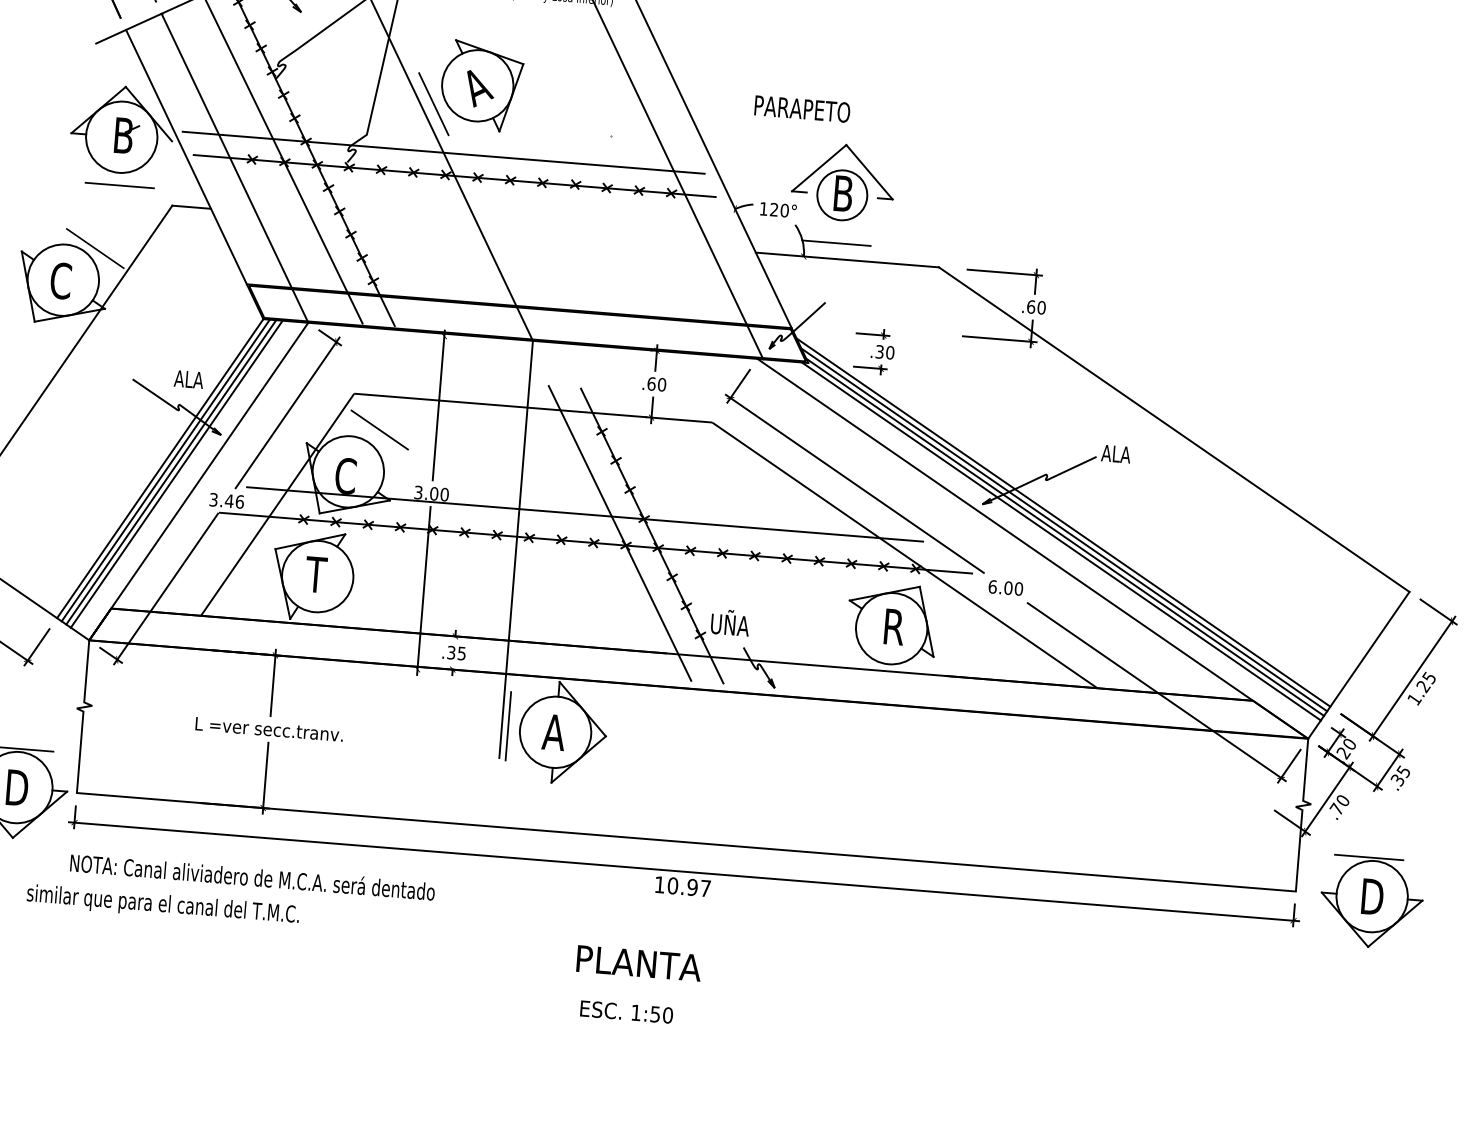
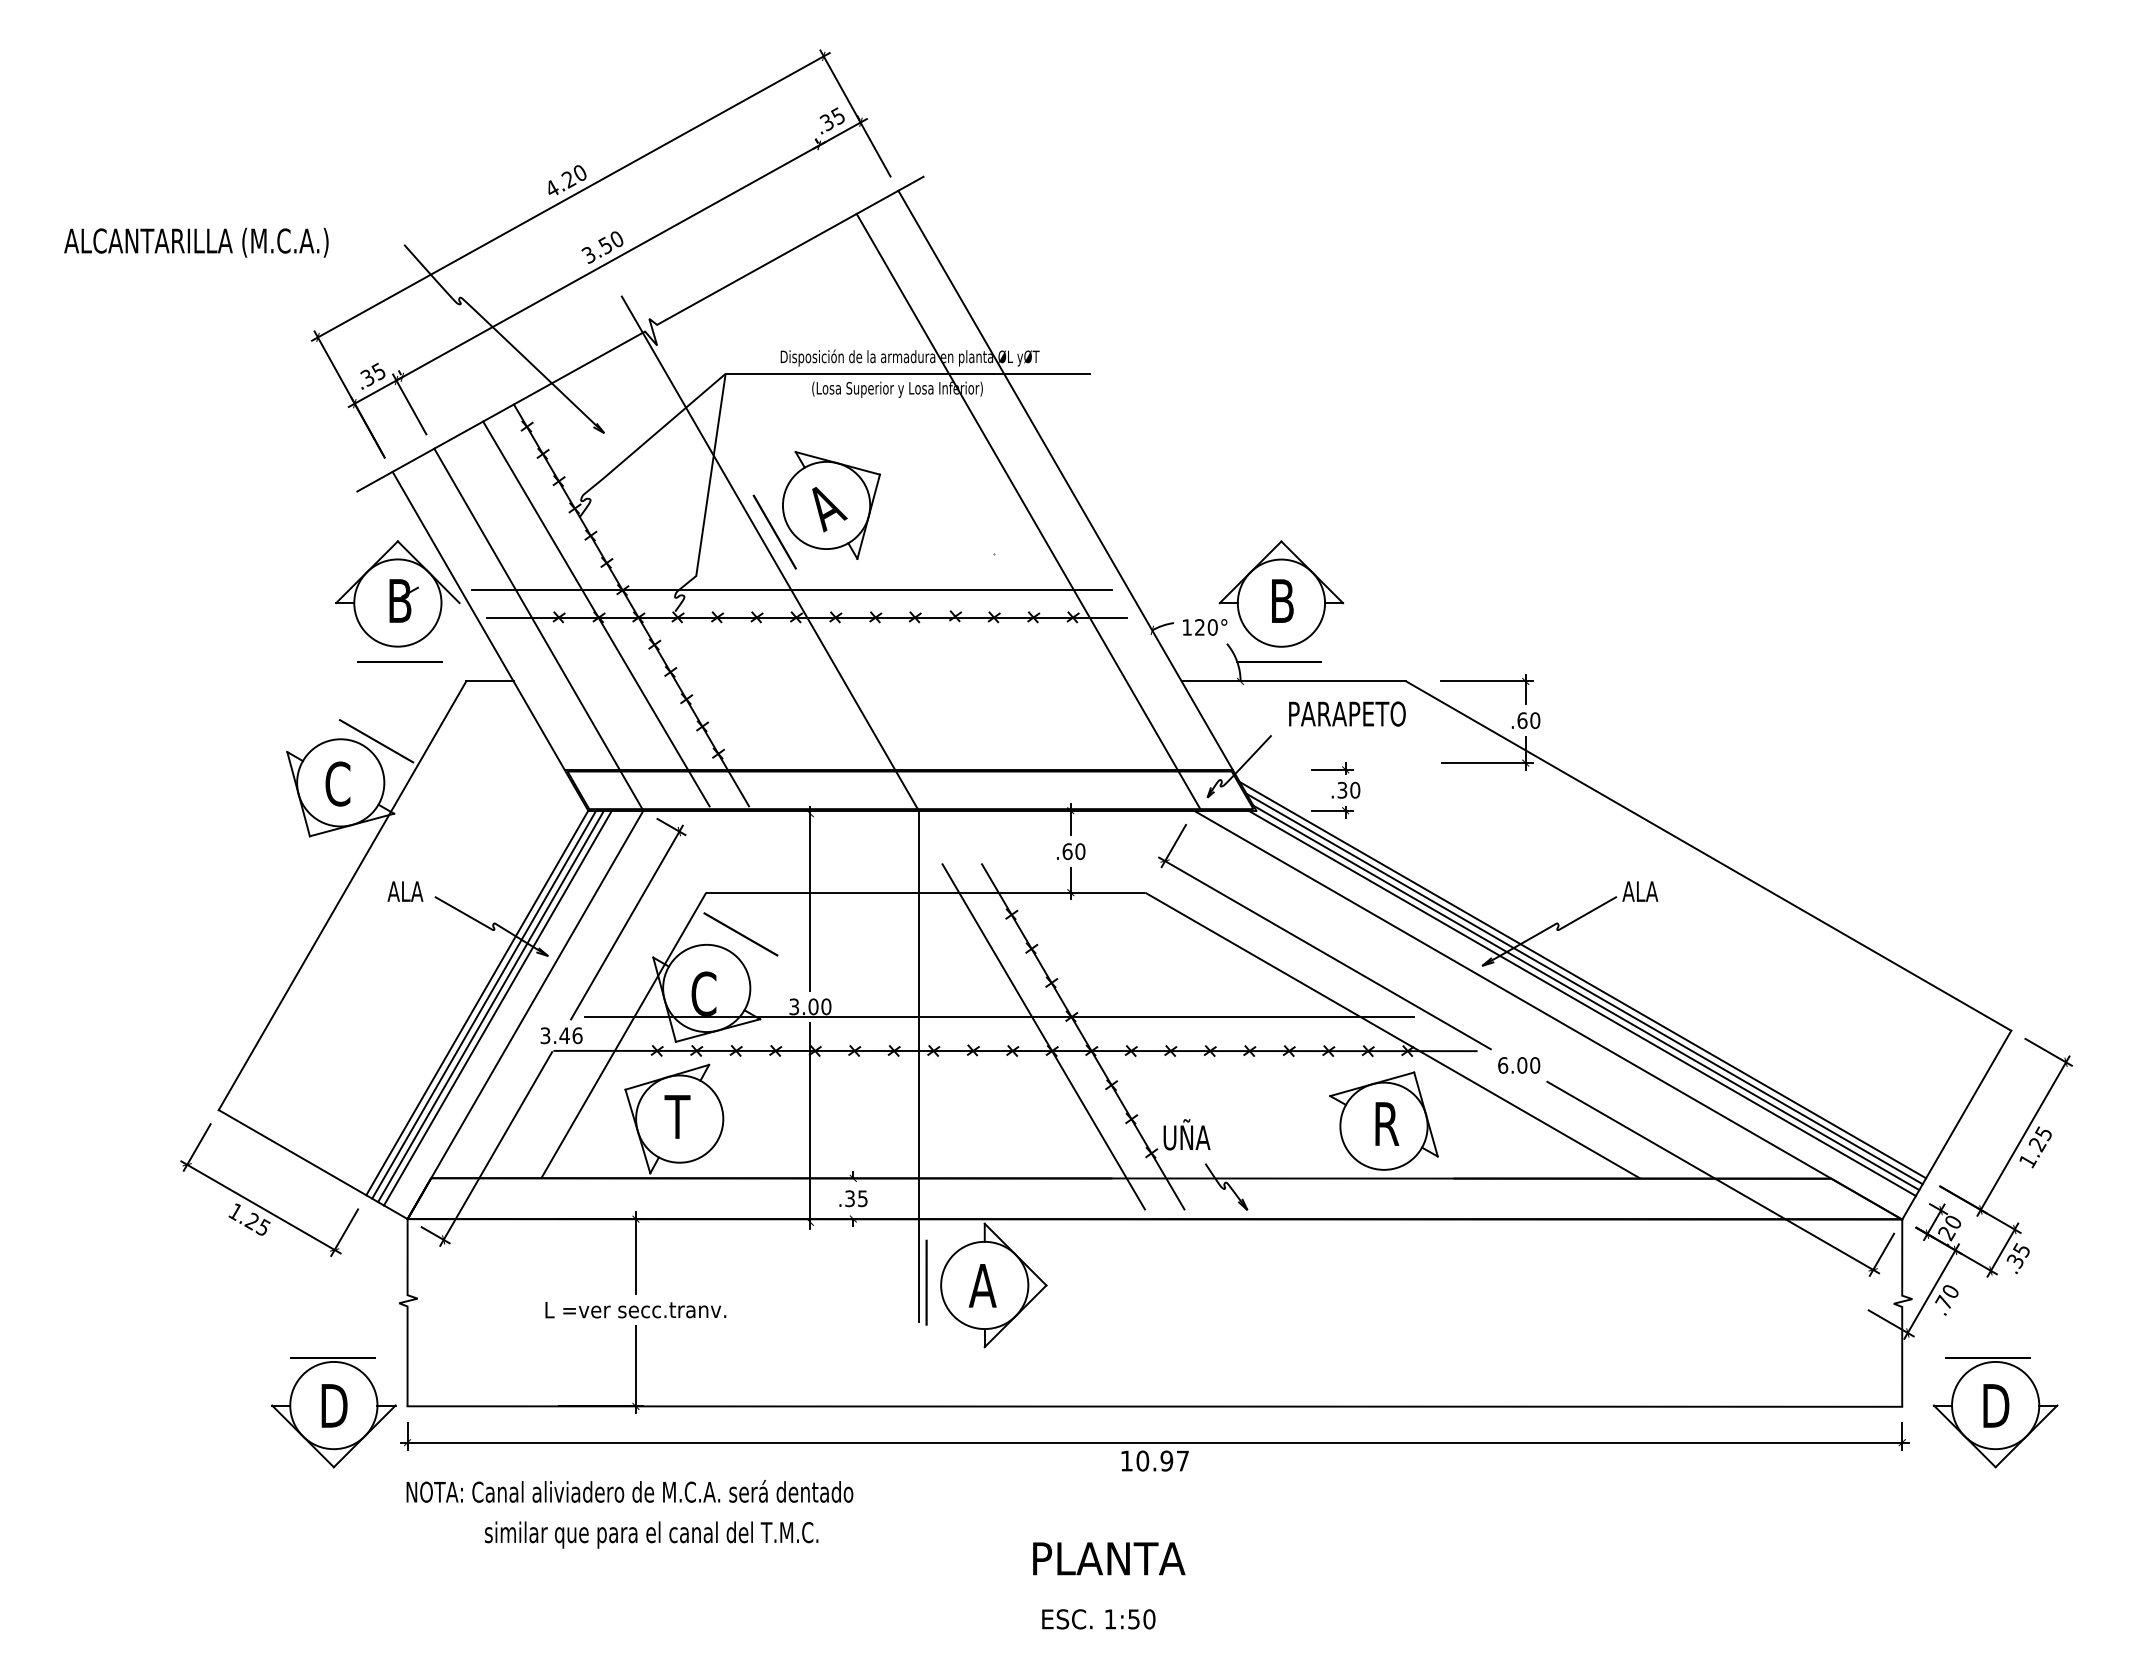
text: (802, 108) -> (1347, 713), moved
circle: (842, 194) -> (1281, 602), size x1.43
text: (188, 379) -> (405, 891), moved
text: (163, 905) -> (651, 1534), moved

